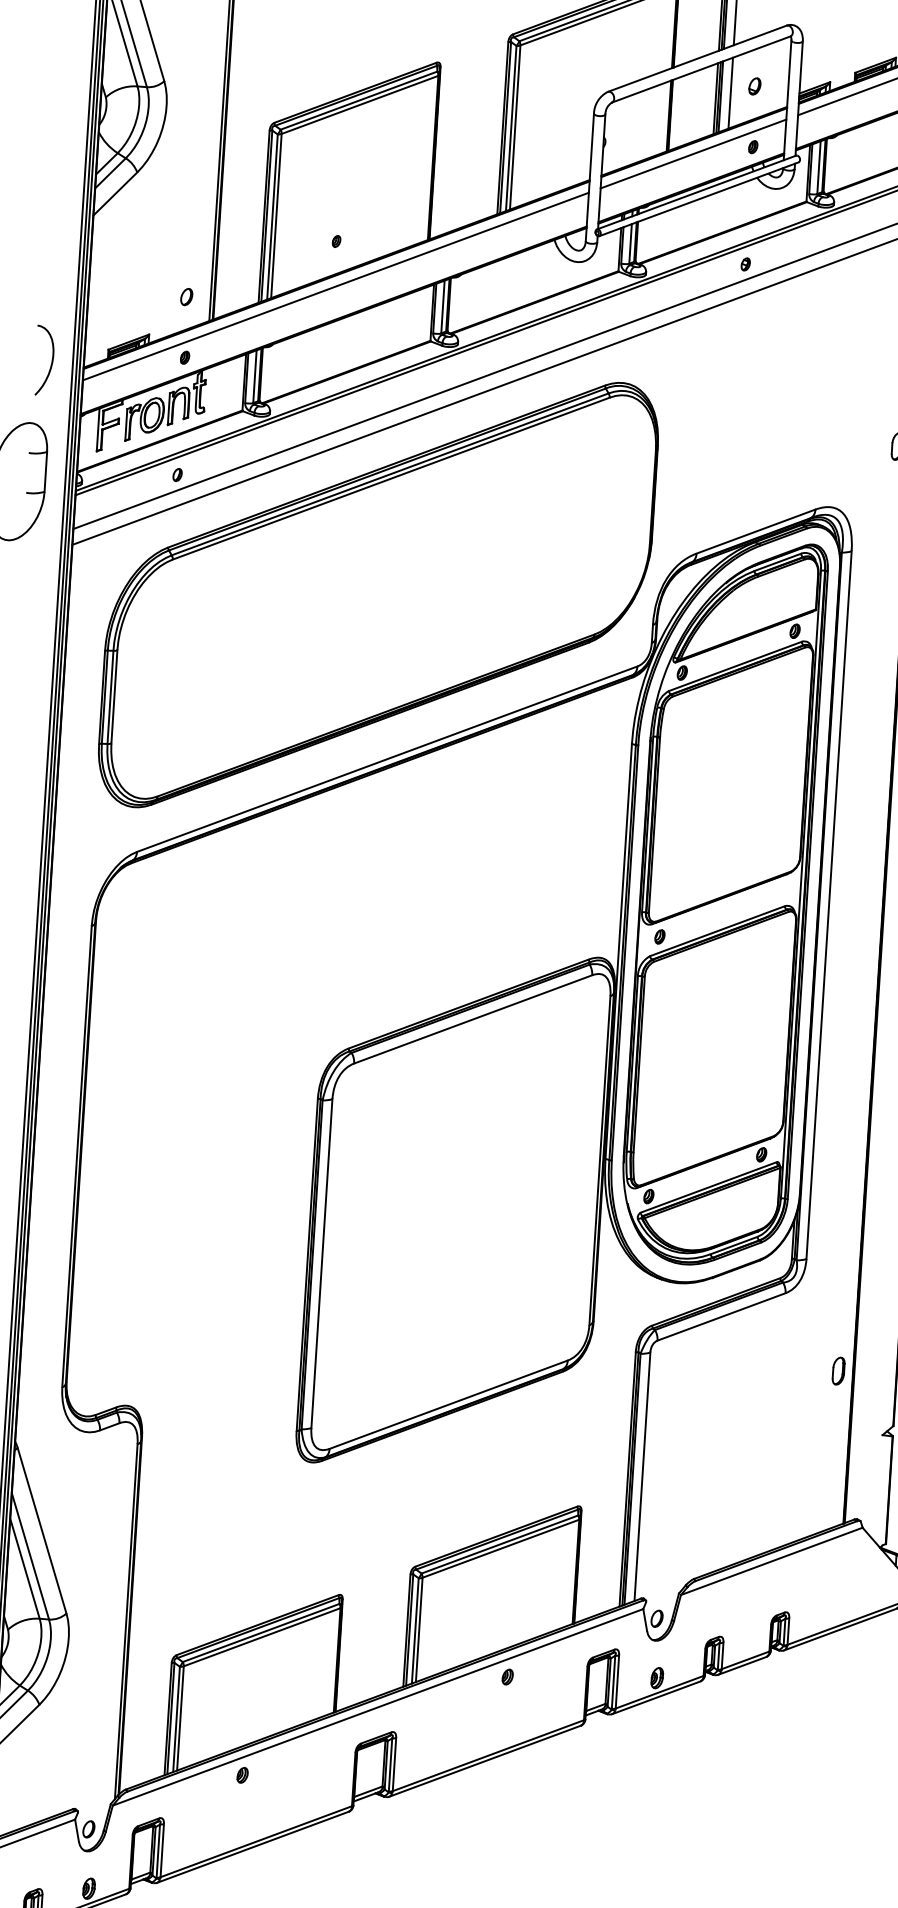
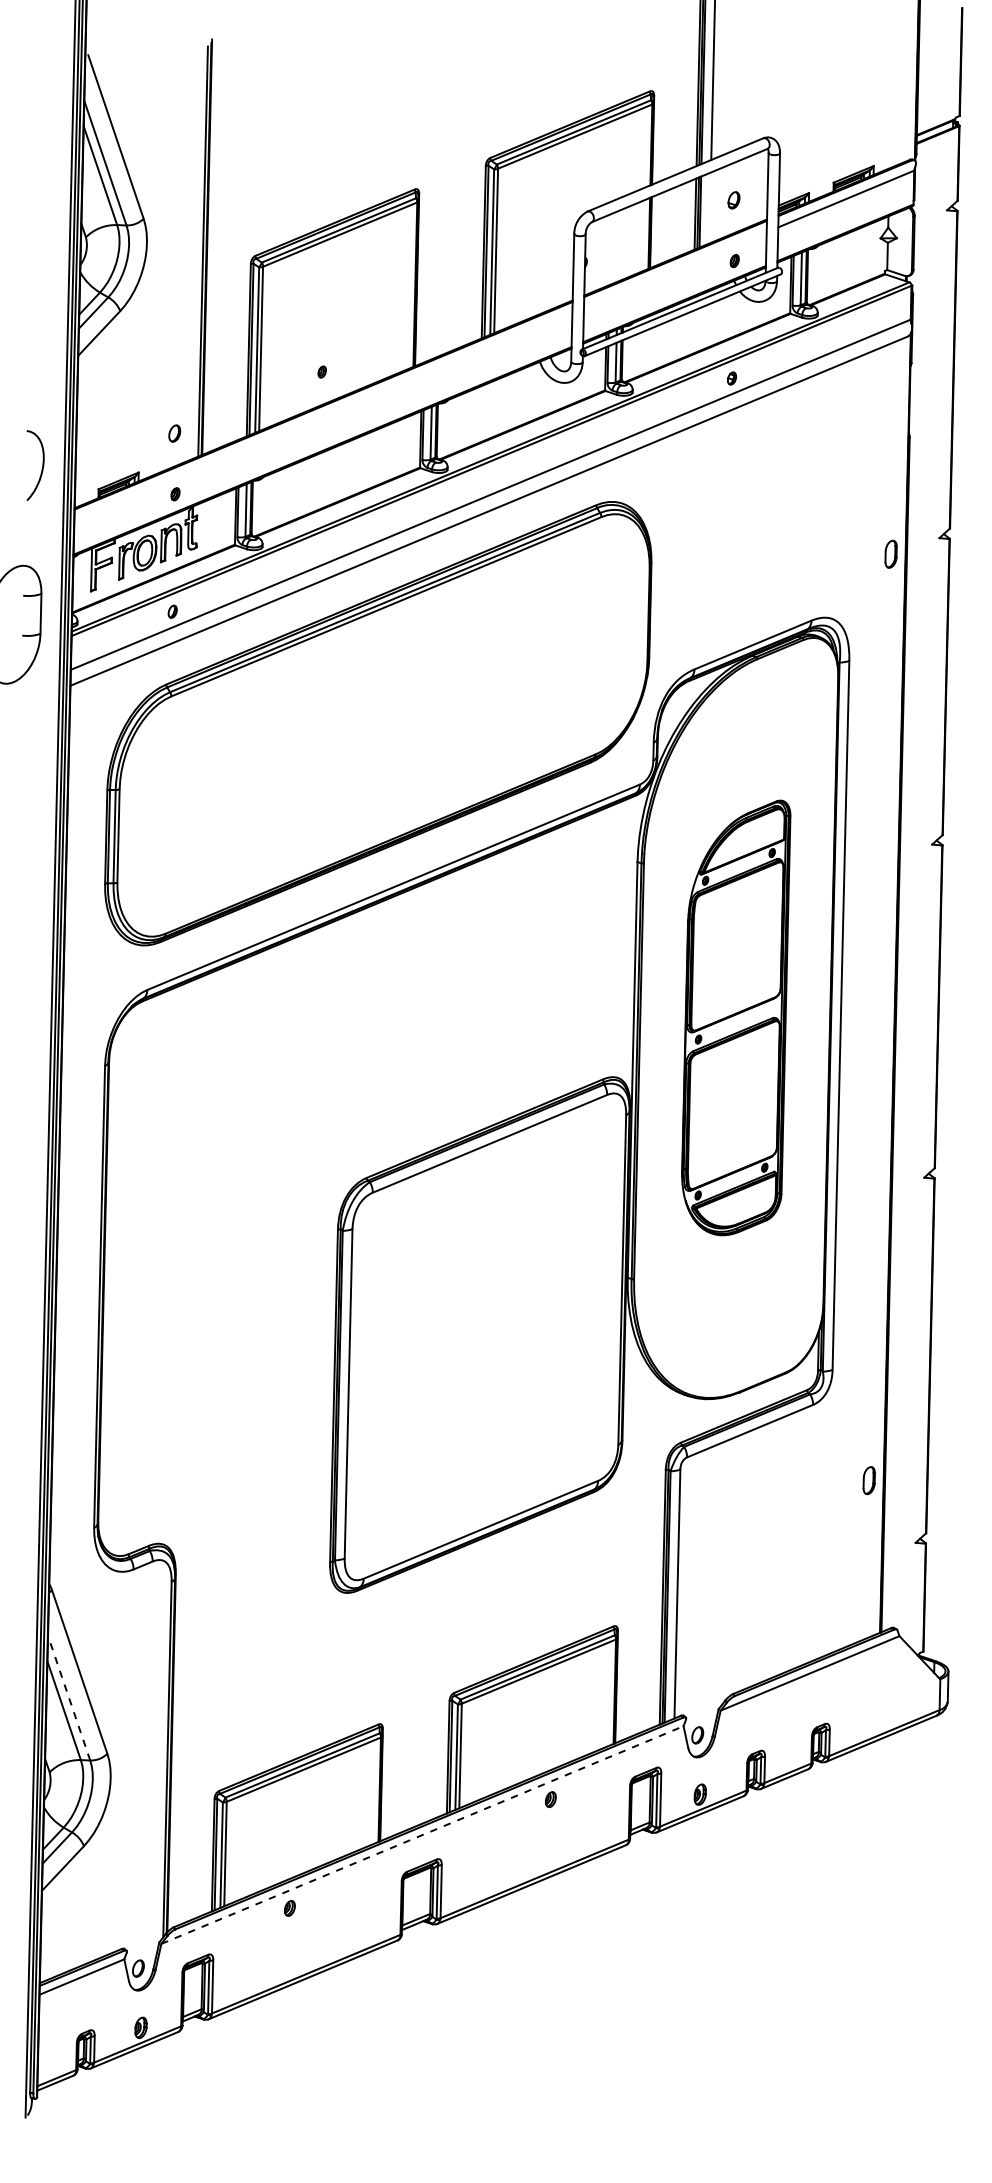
line: (730, 92) -> (709, 207), removed
line: (692, 154) -> (674, 270), removed
line: (336, 285) -> (323, 416), removed
curve: (50, 363) -> (41, 468), moved
part: (724, 903) -> (736, 1017), size x0.6
line: (30, 1556) -> (69, 1698), solid -> dashed
line: (378, 1707) -> (422, 1835), solid -> dashed

